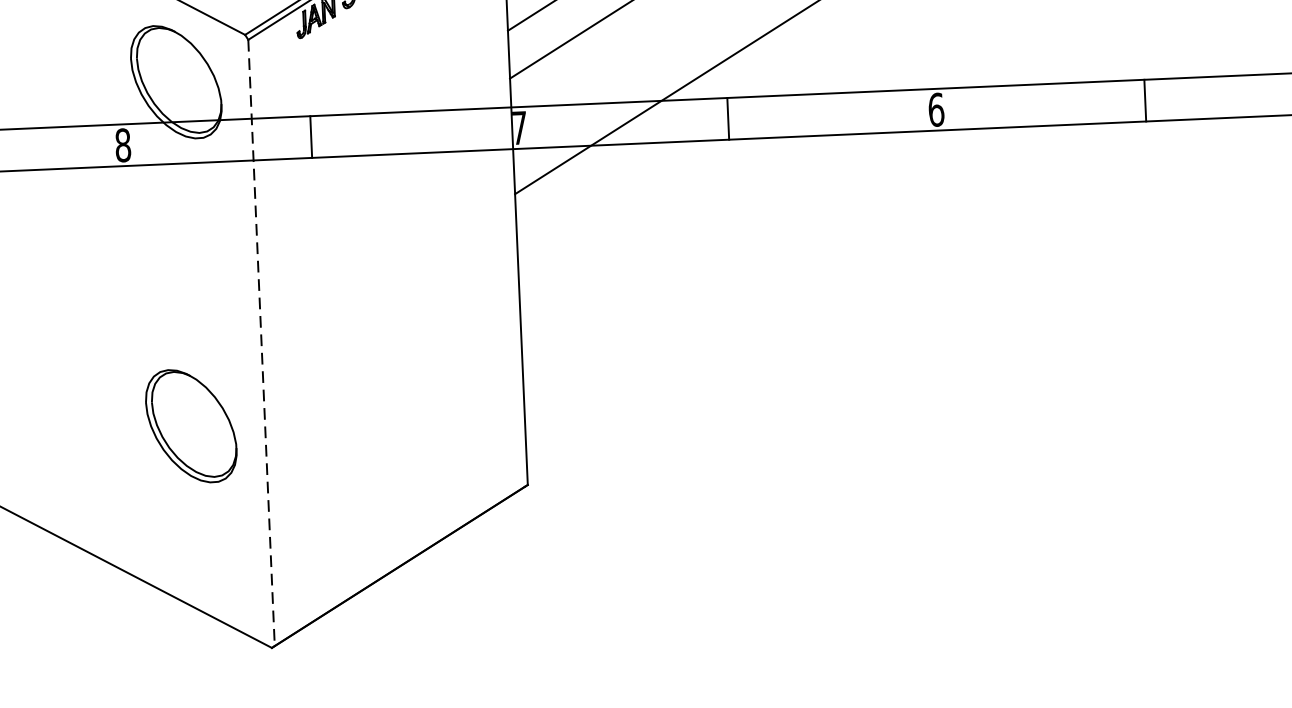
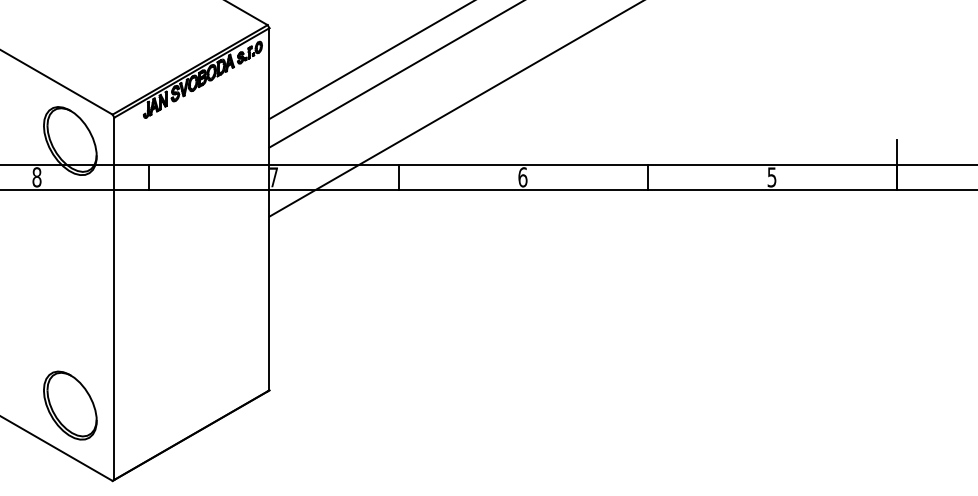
line: (261, 344) -> (114, 299), dashed -> solid
part: (191, 426) -> (70, 405), moved

